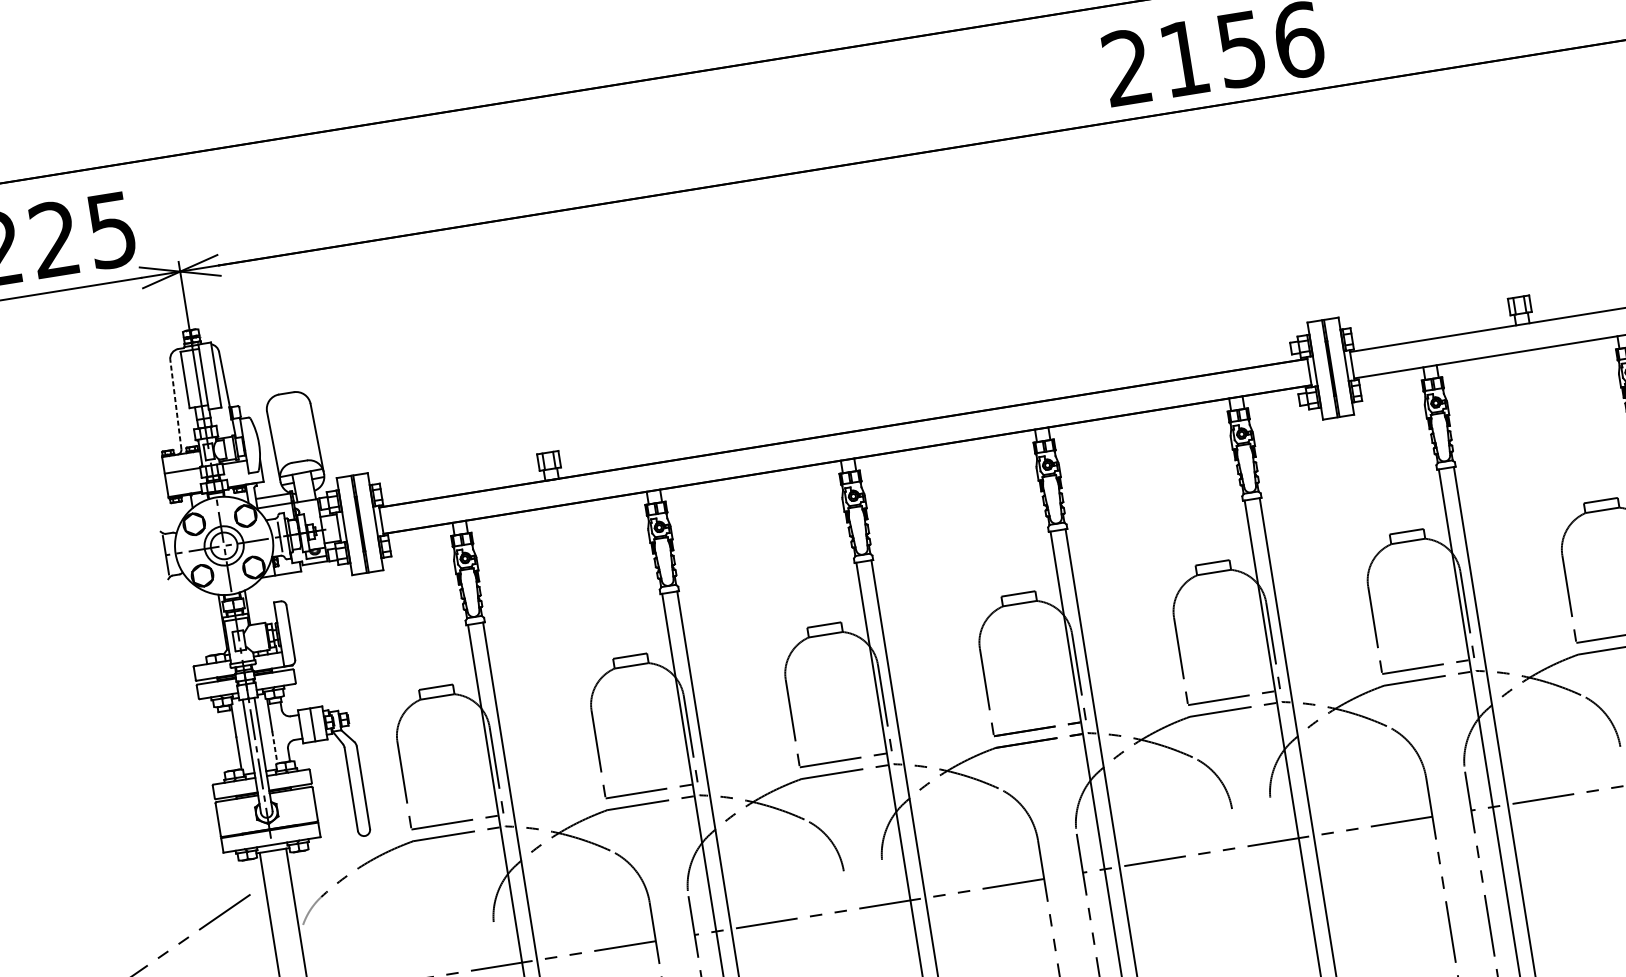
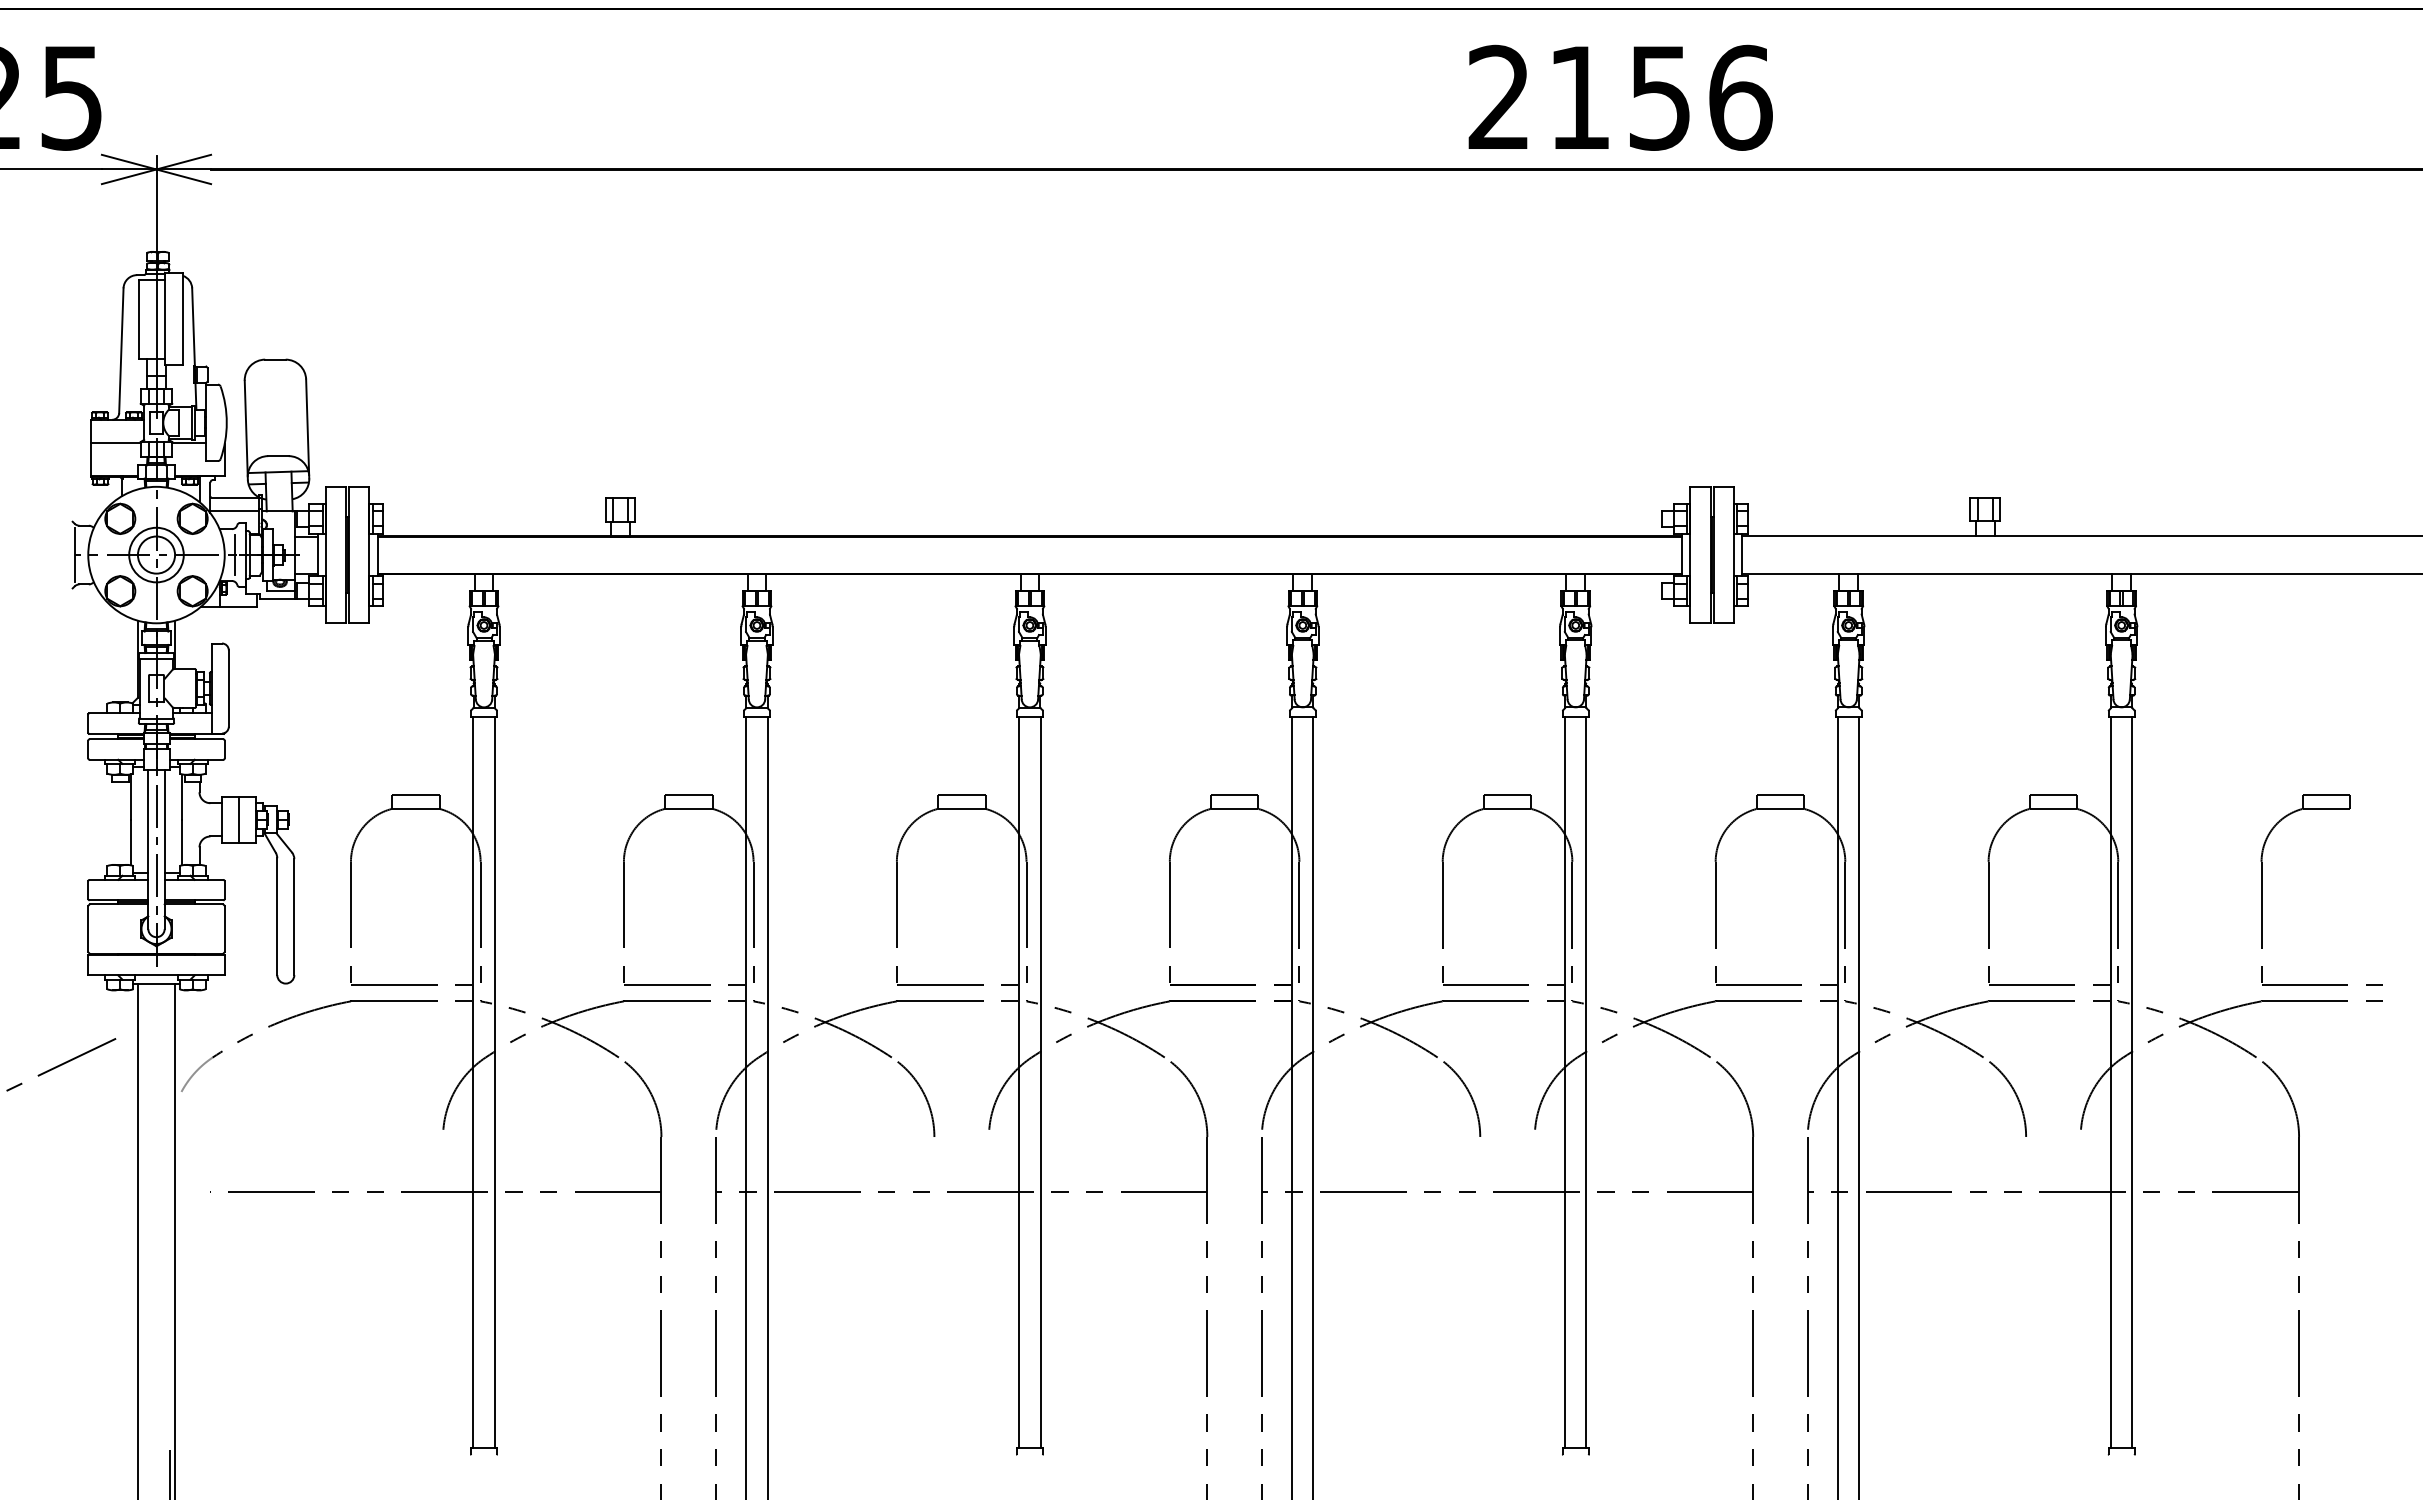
line: (175, 404) -> (121, 350), dashed -> solid
line: (274, 747) -> (181, 842), dashed -> solid

